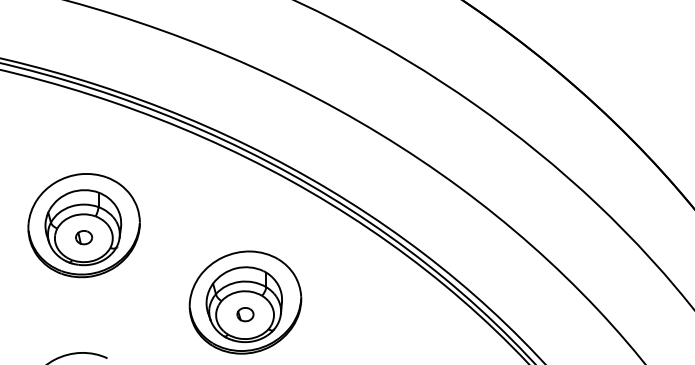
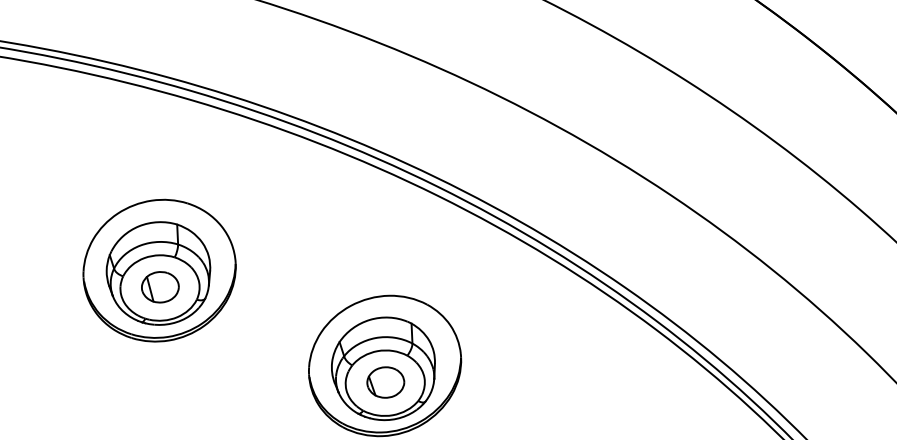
part: (83, 237) -> (159, 287), size x1.67
part: (245, 314) -> (385, 382), size x1.67

